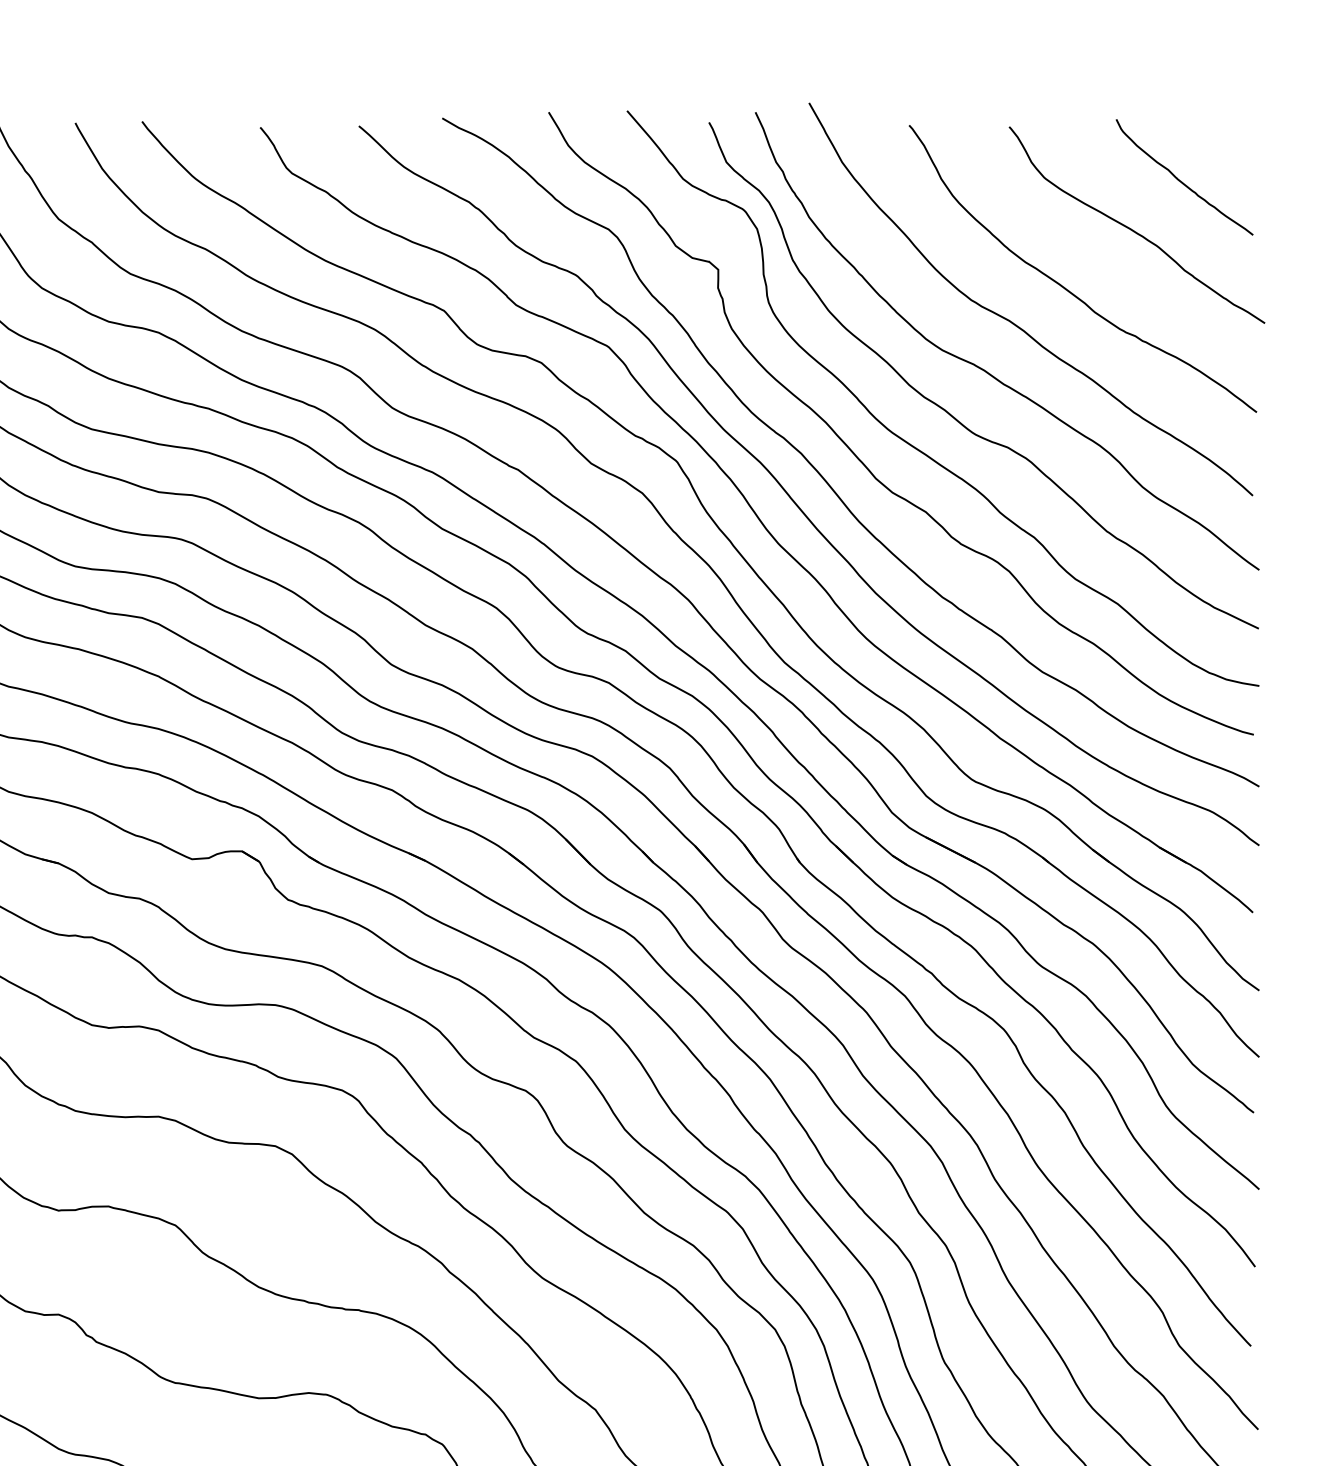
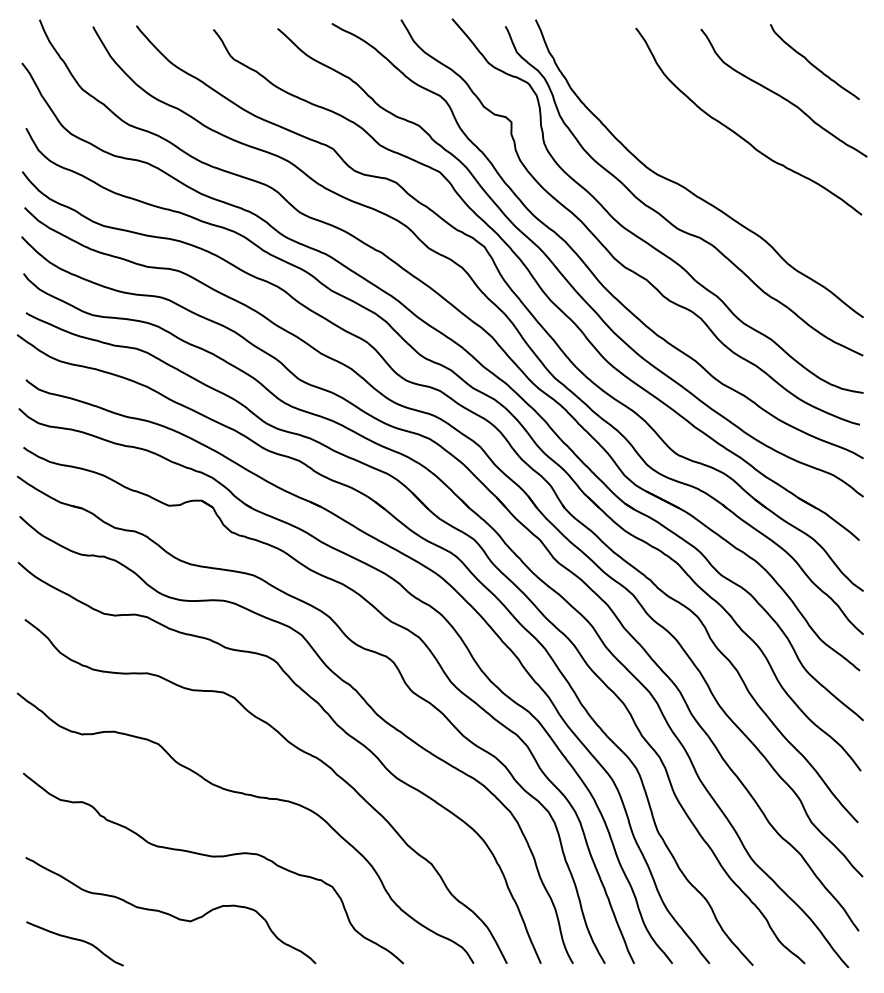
curve: (1014, 322) -> (704, 156), removed

